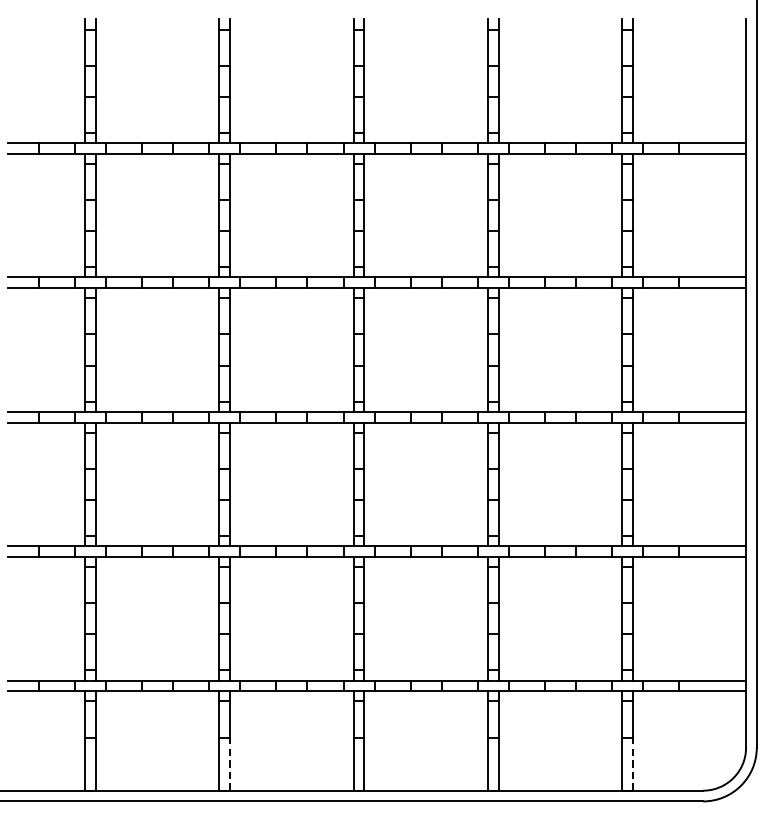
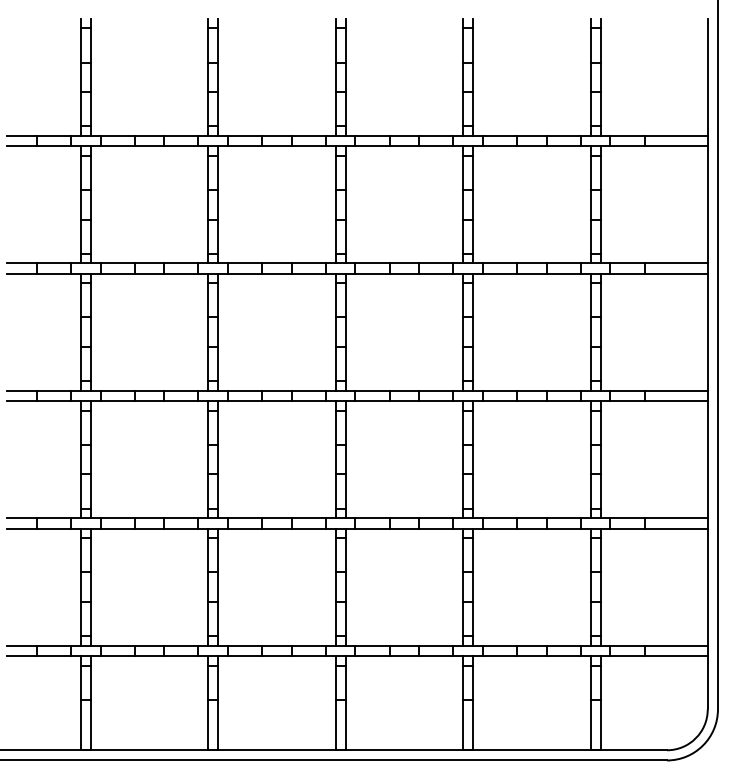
line: (230, 763) -> (218, 724), dashed -> solid
line: (632, 763) -> (600, 724), dashed -> solid

